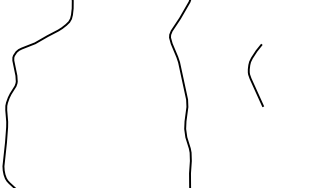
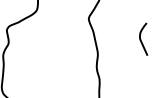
curve: (251, 75) -> (141, 39), moved

